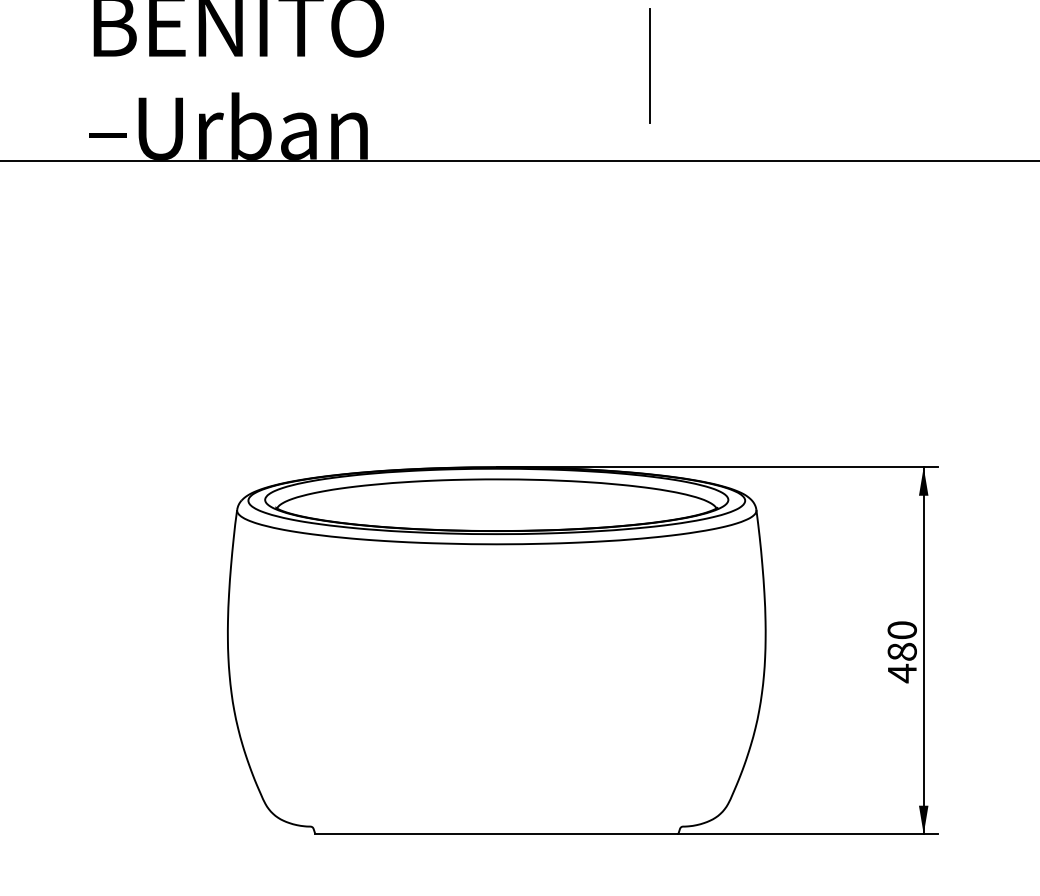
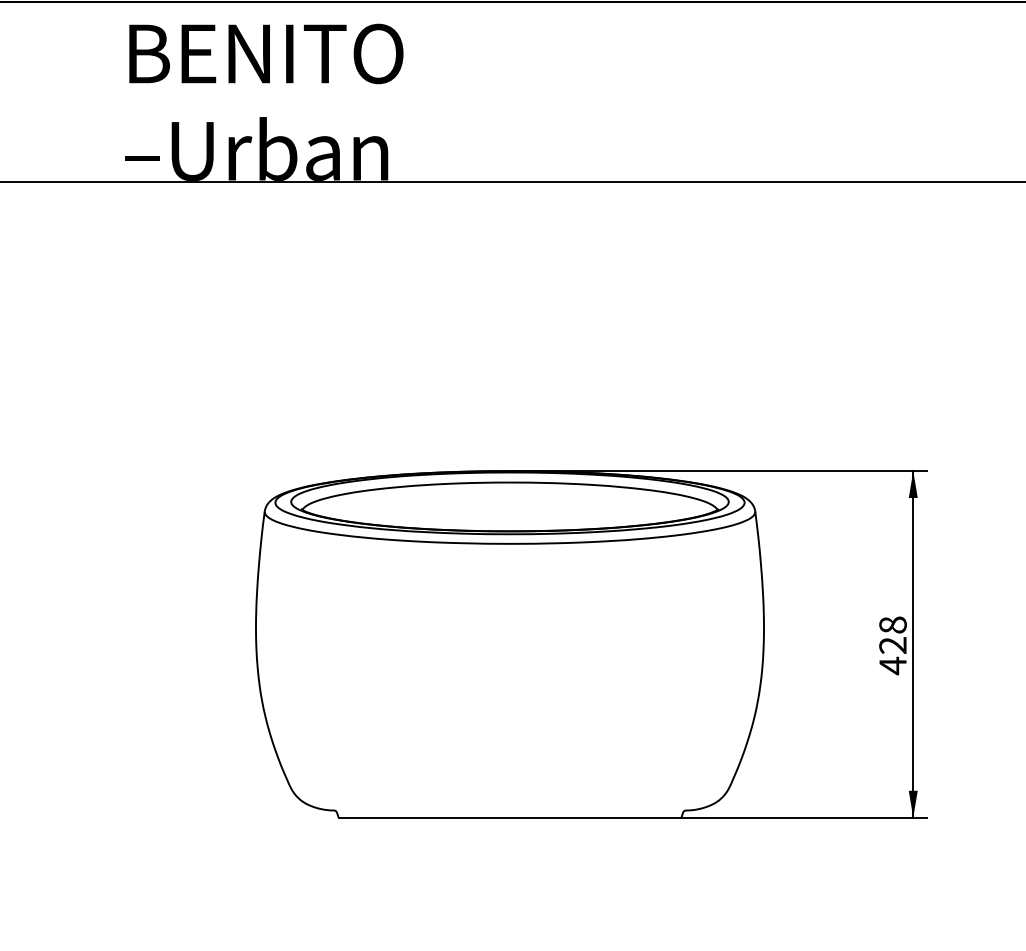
line: (649, 66) -> (654, 92), removed
text: (901, 640) -> (892, 634), 480 -> 428

